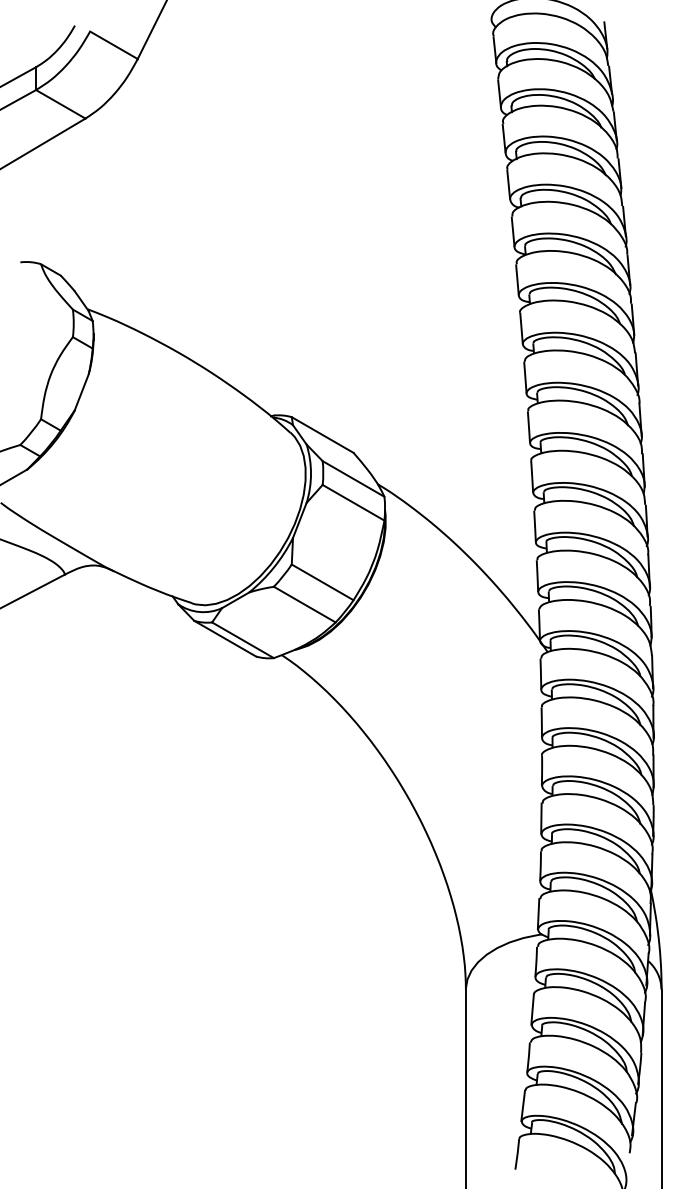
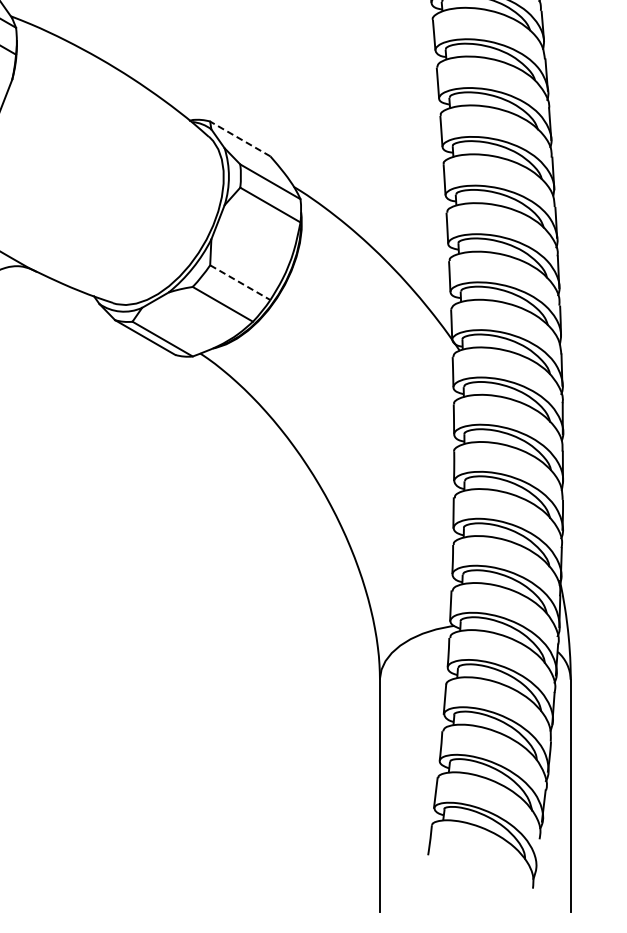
line: (322, 435) -> (240, 139), solid -> dashed
line: (322, 582) -> (240, 282), solid -> dashed

